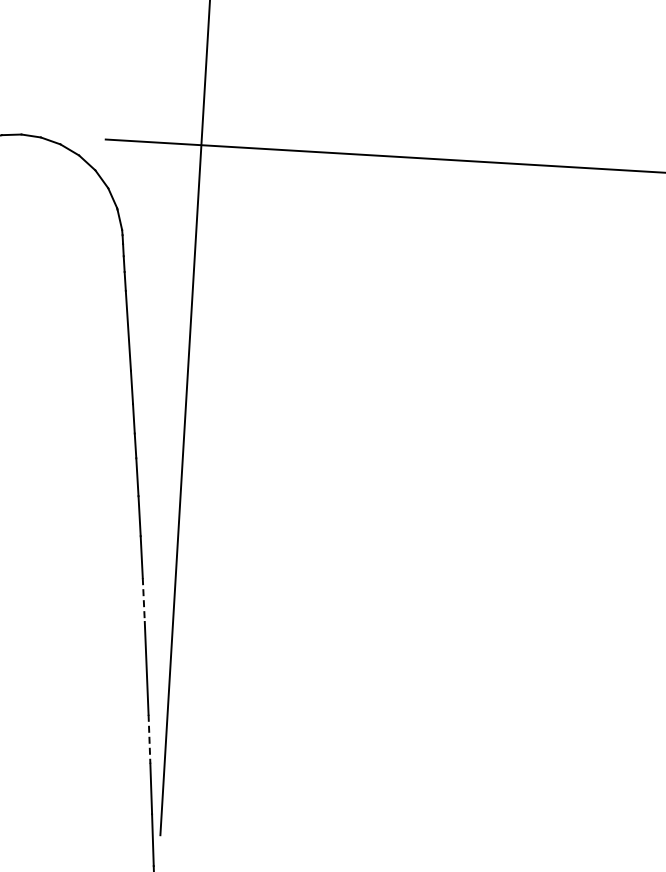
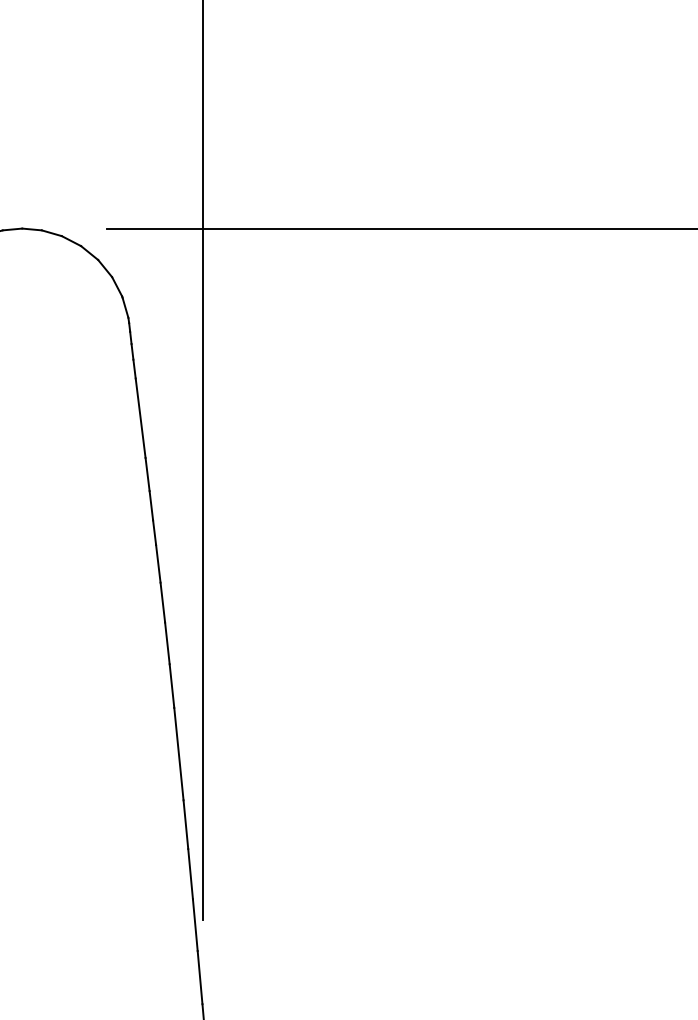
line: (143, 600) -> (171, 686), dashed -> solid
line: (149, 740) -> (185, 825), dashed -> solid

